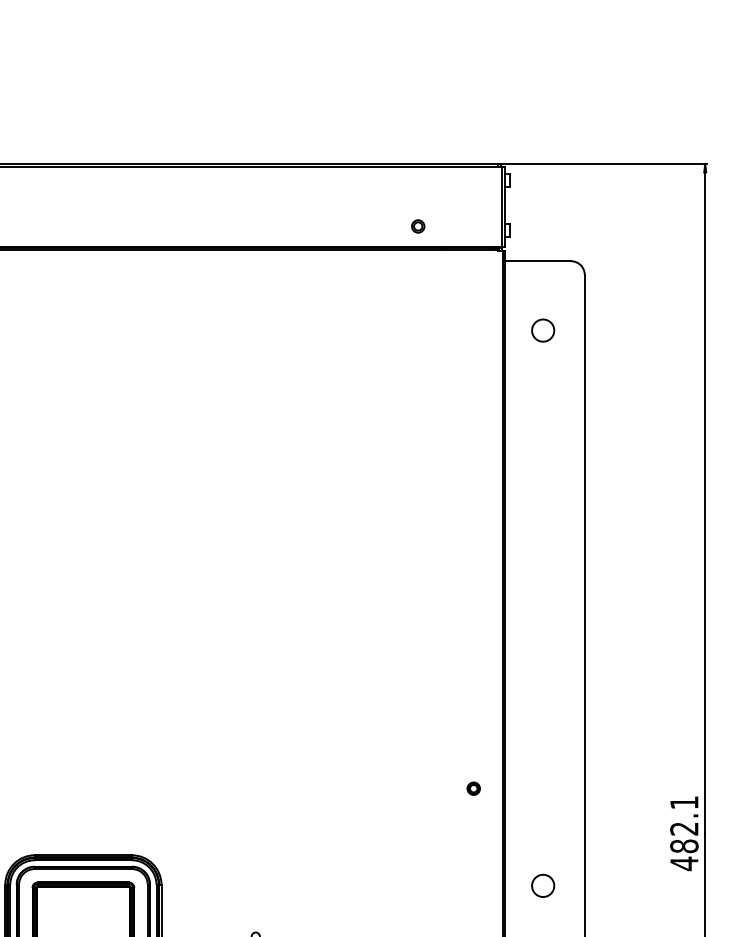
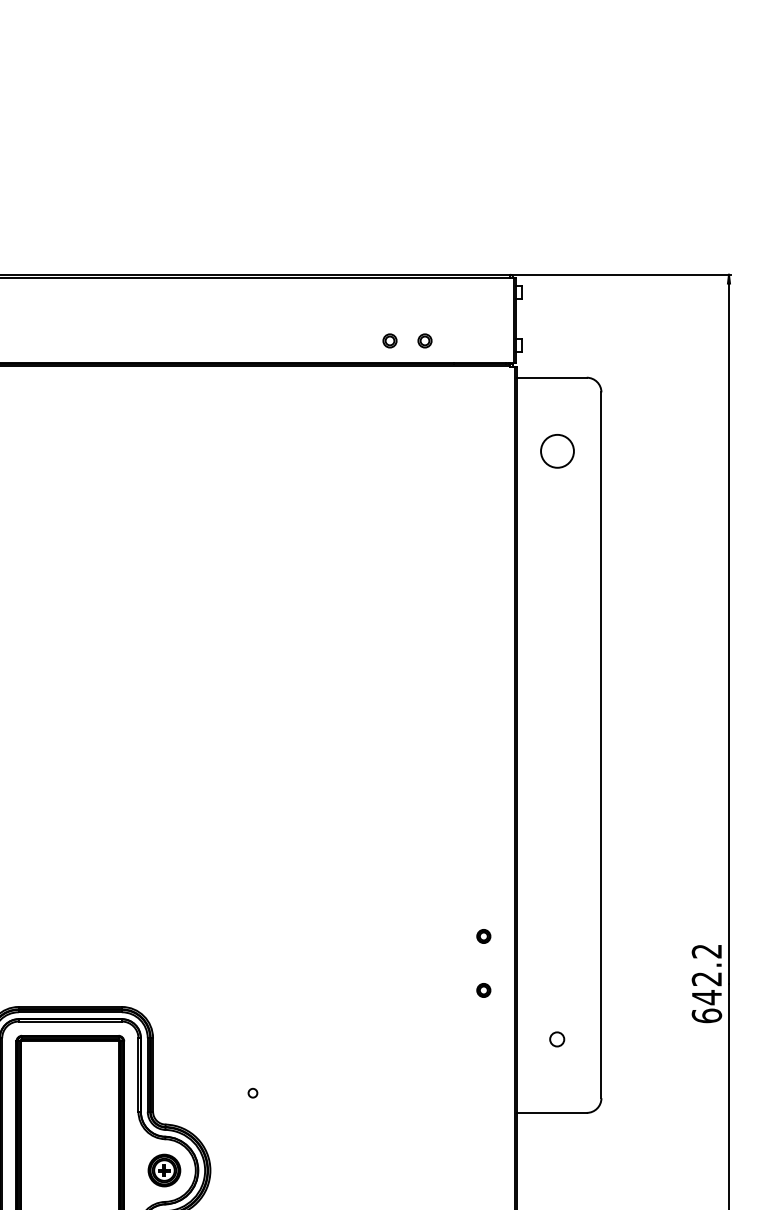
circle: (384, 226) -> (389, 340), added
circle: (542, 329) -> (556, 450), size x1.4
text: (683, 833) -> (706, 983), 482.1 -> 642.2
part: (473, 839) -> (483, 990), added
circle: (542, 885) -> (556, 1039), size x0.6

